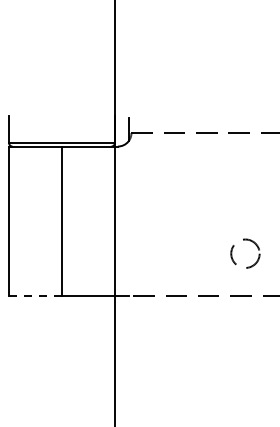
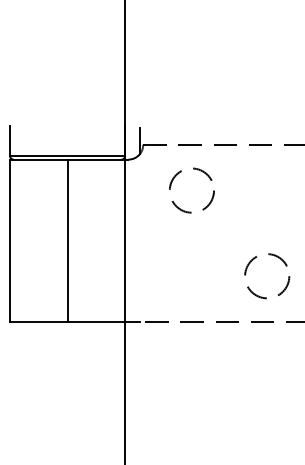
circle: (175, 174) -> (191, 190), added
circle: (245, 253) -> (267, 276), size x1.43
line: (36, 295) -> (39, 321), dashed -> solid

